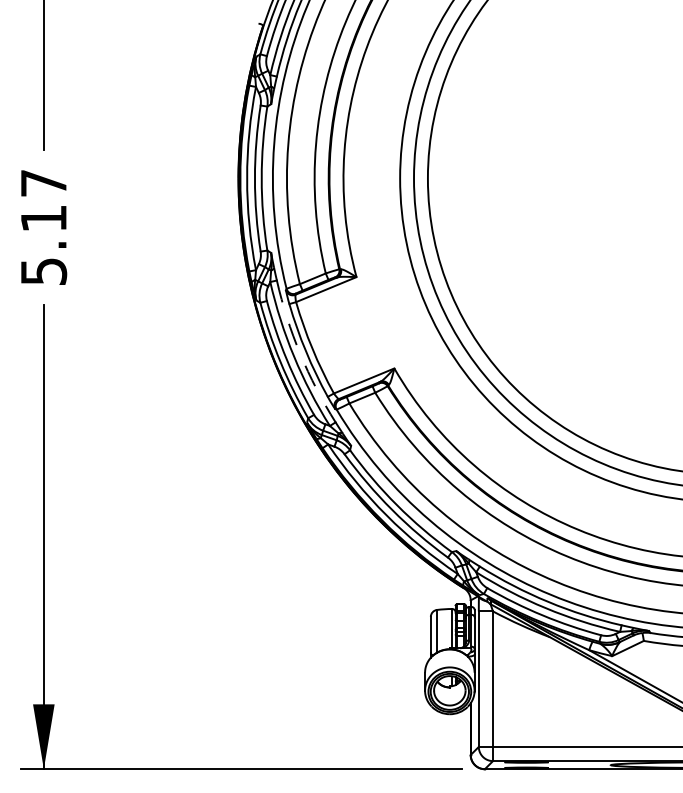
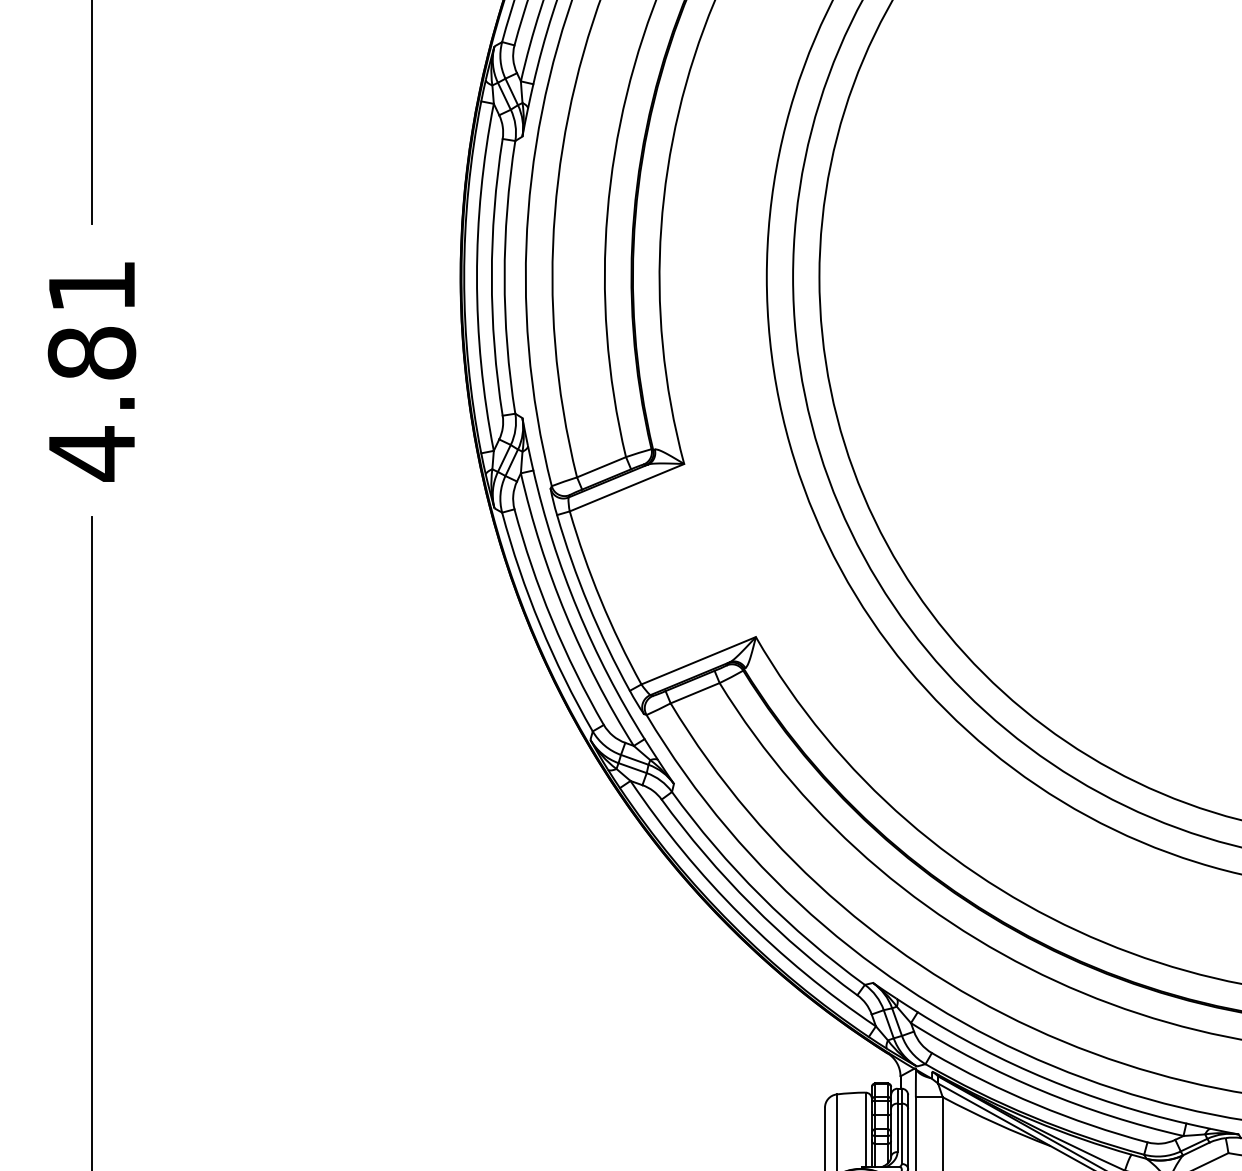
text: (43, 228) -> (91, 371), 5.17 -> 4.81
arc: (300, 353) -> (578, 608), dashed -> solid

